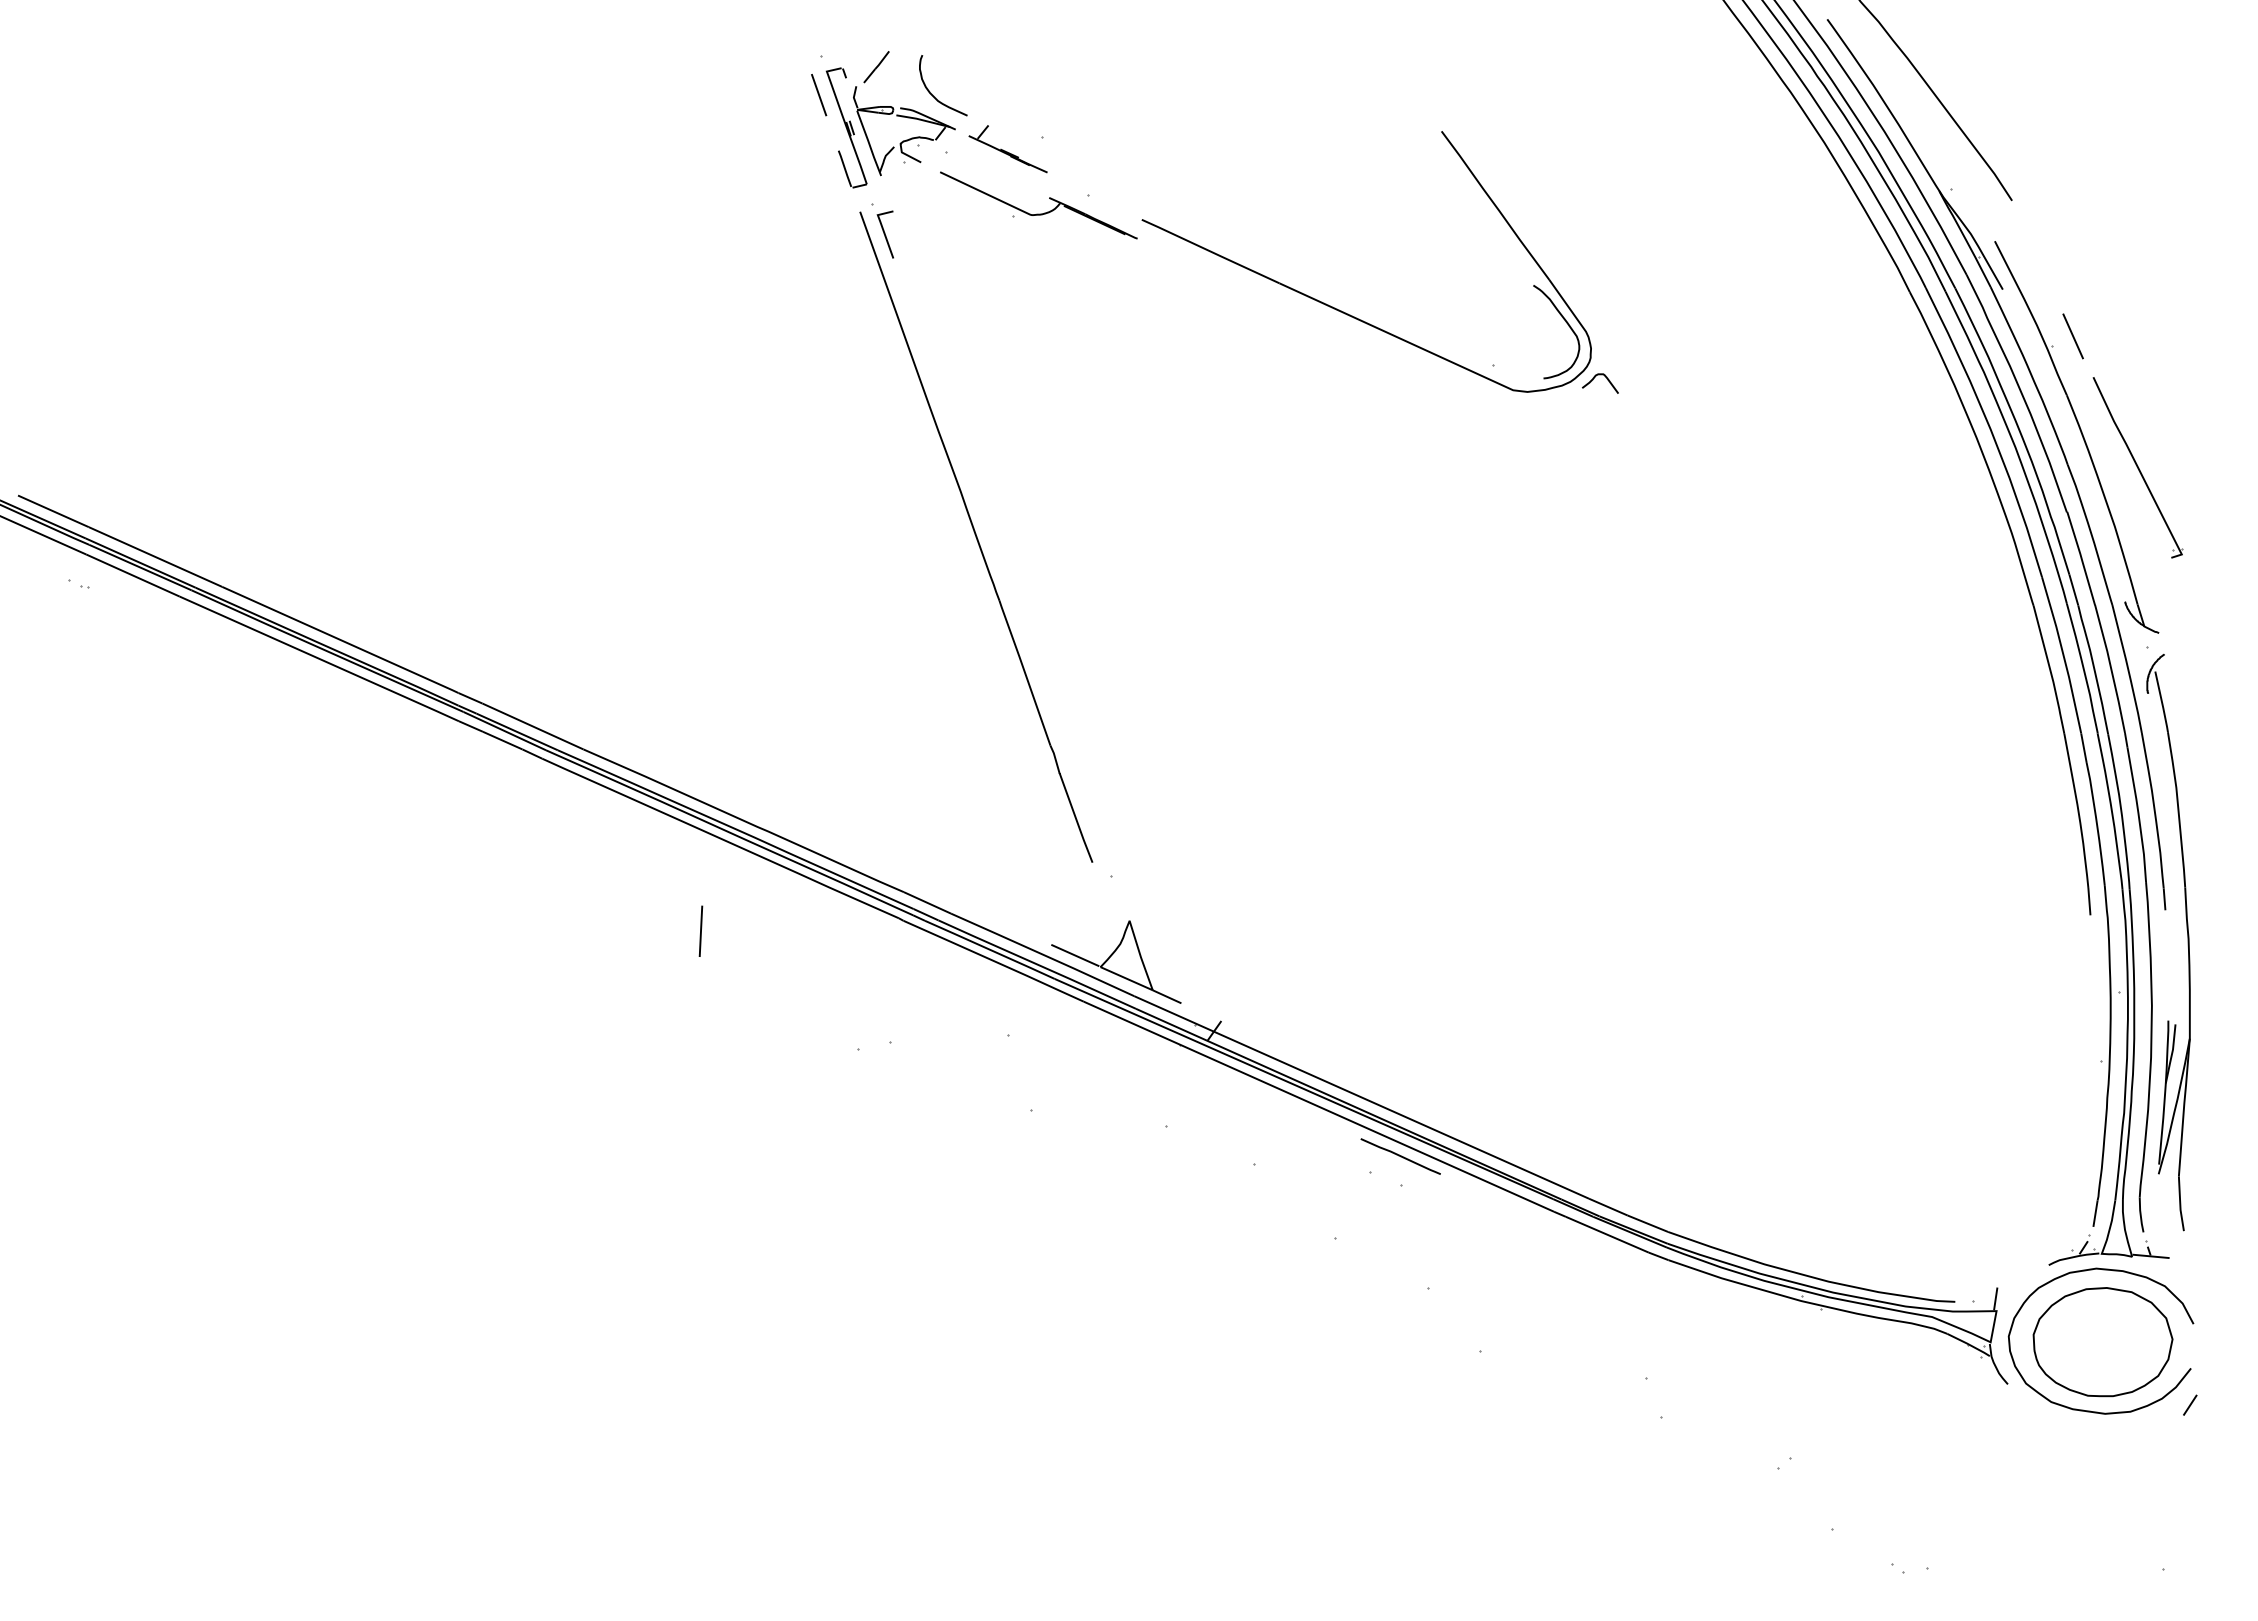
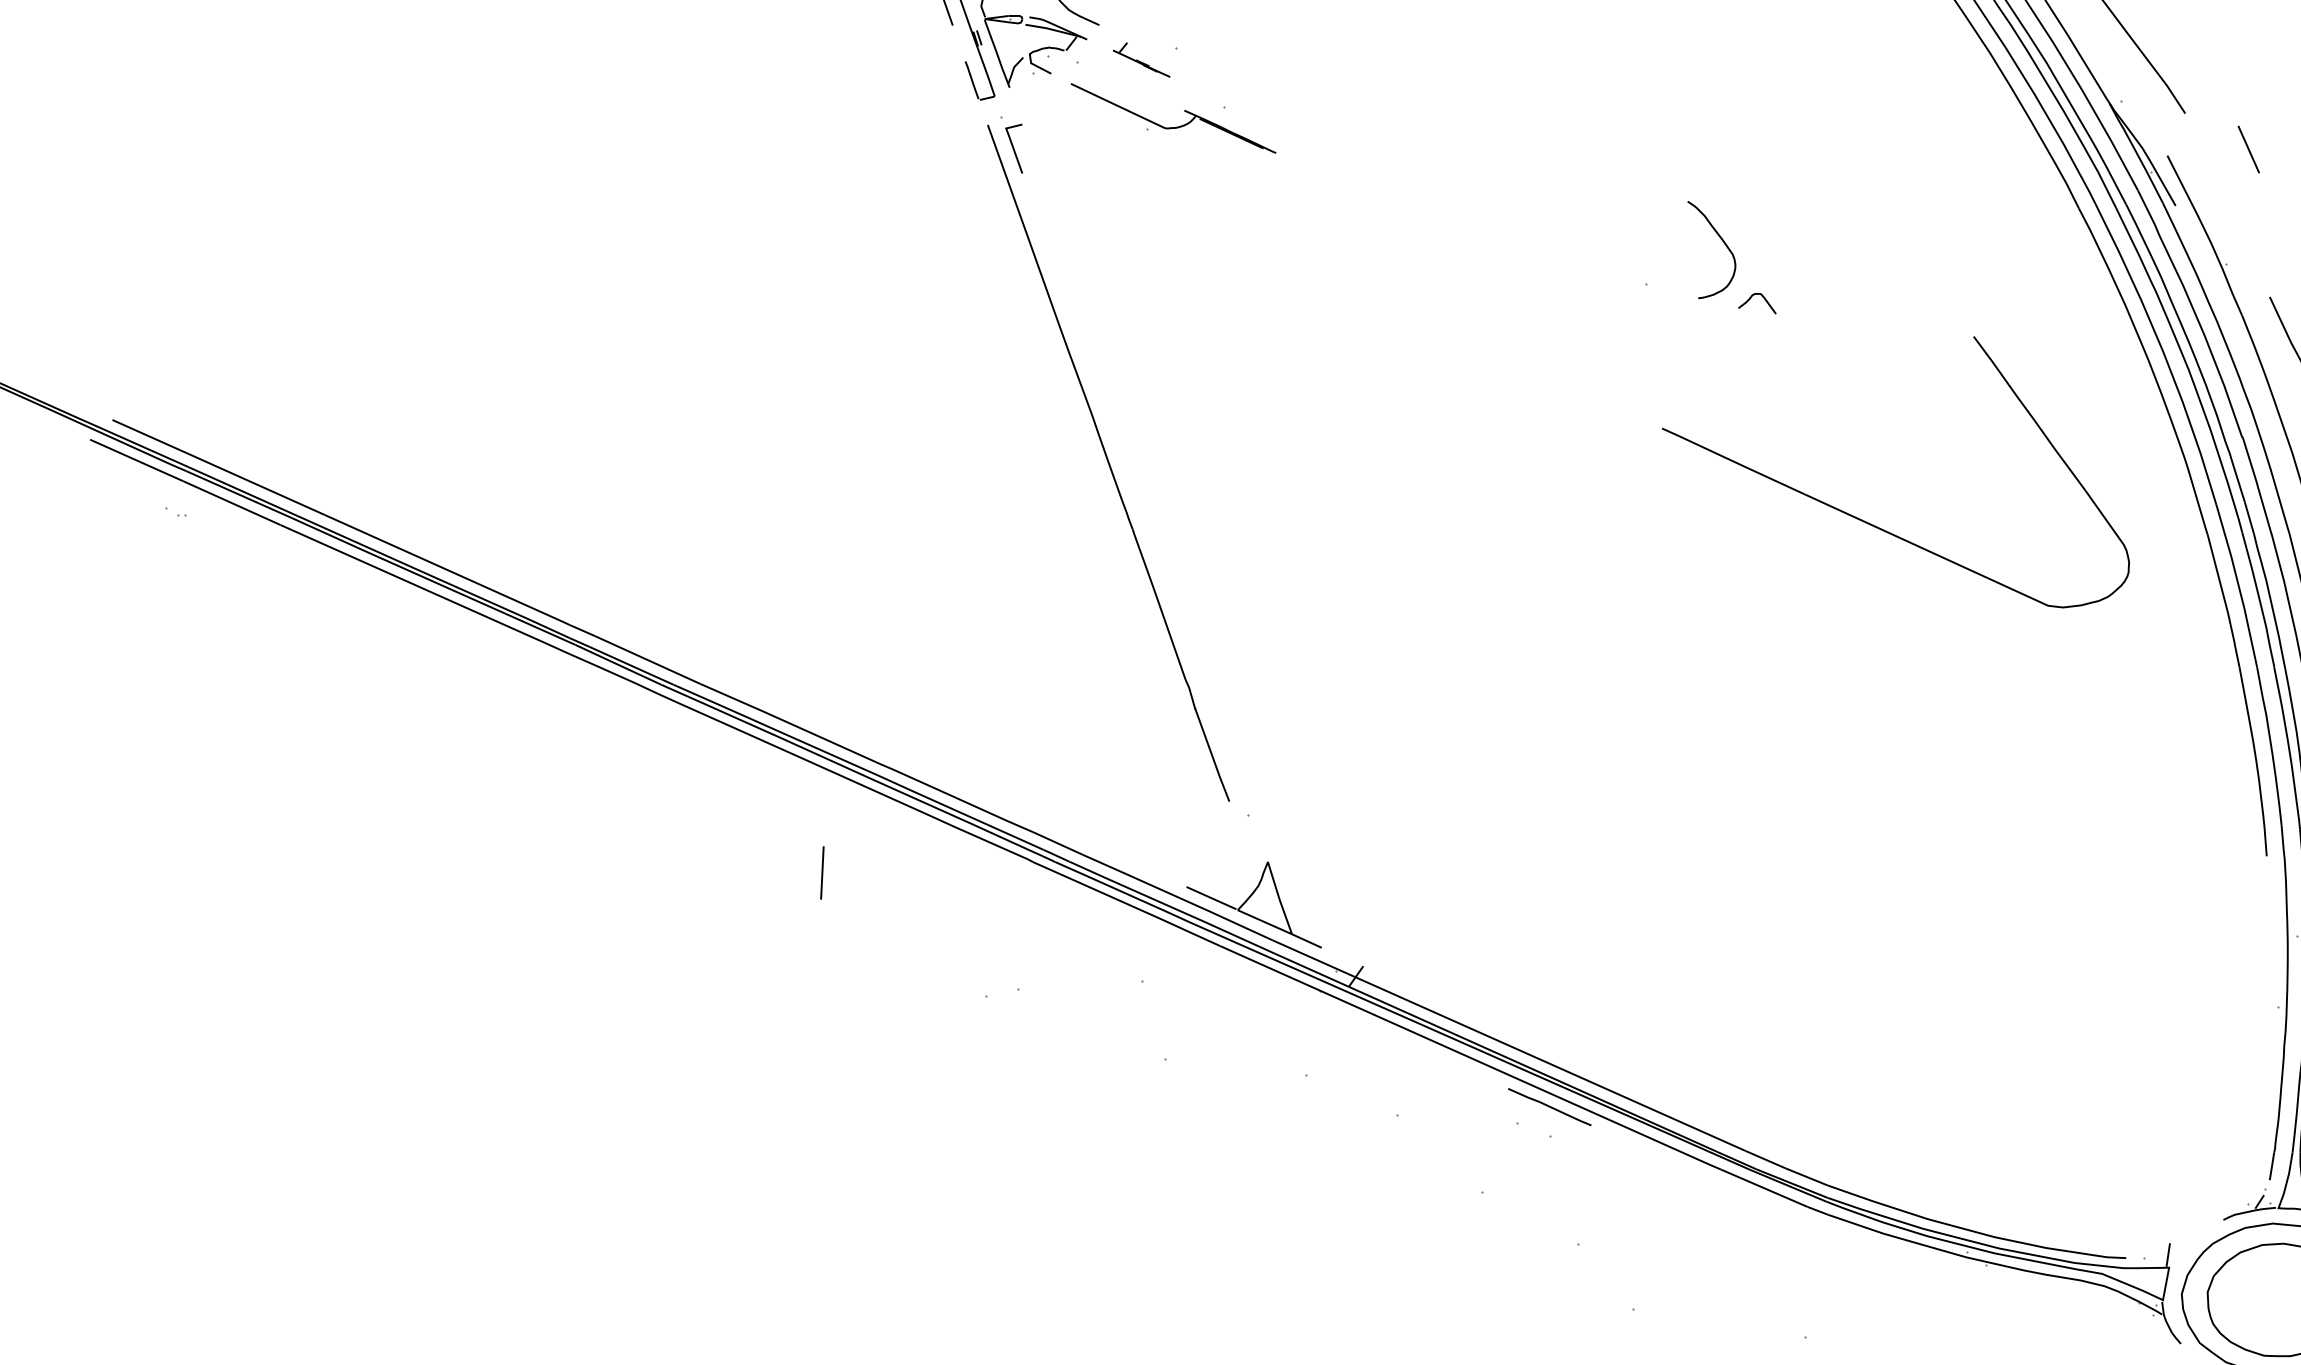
part: (1007, 149) -> (1140, 60), size x0.7
part: (1341, 310) -> (1869, 522), moved
line: (2072, 336) -> (2248, 149), moved

